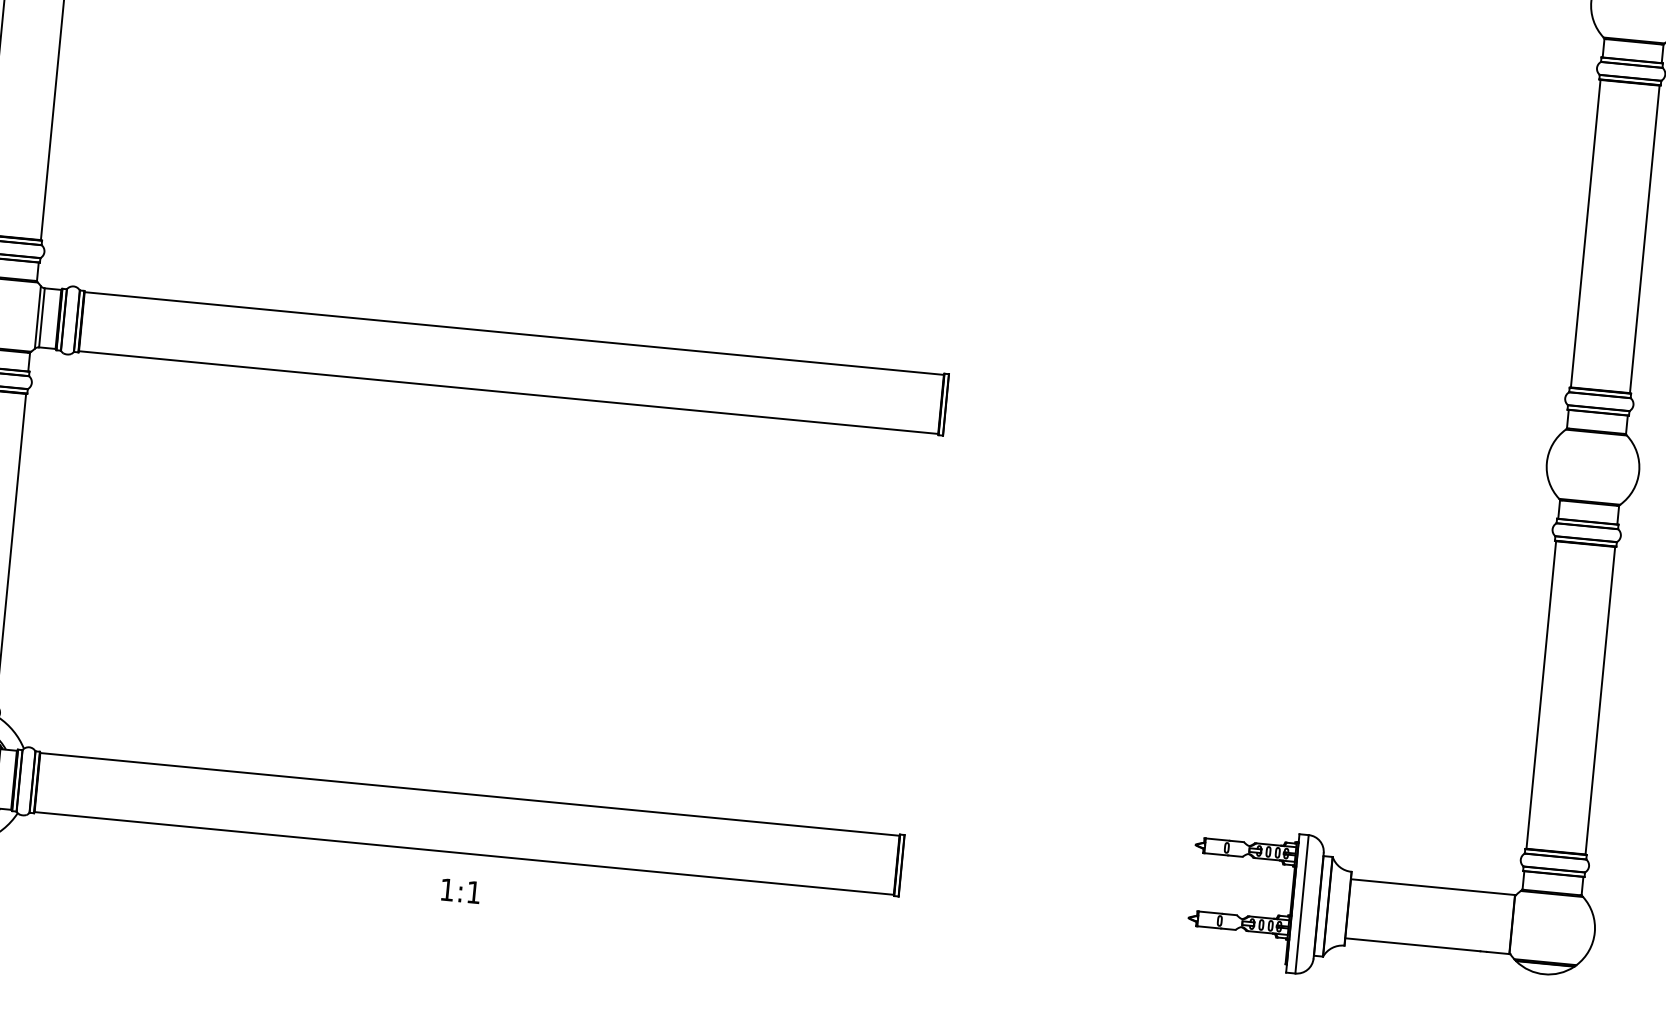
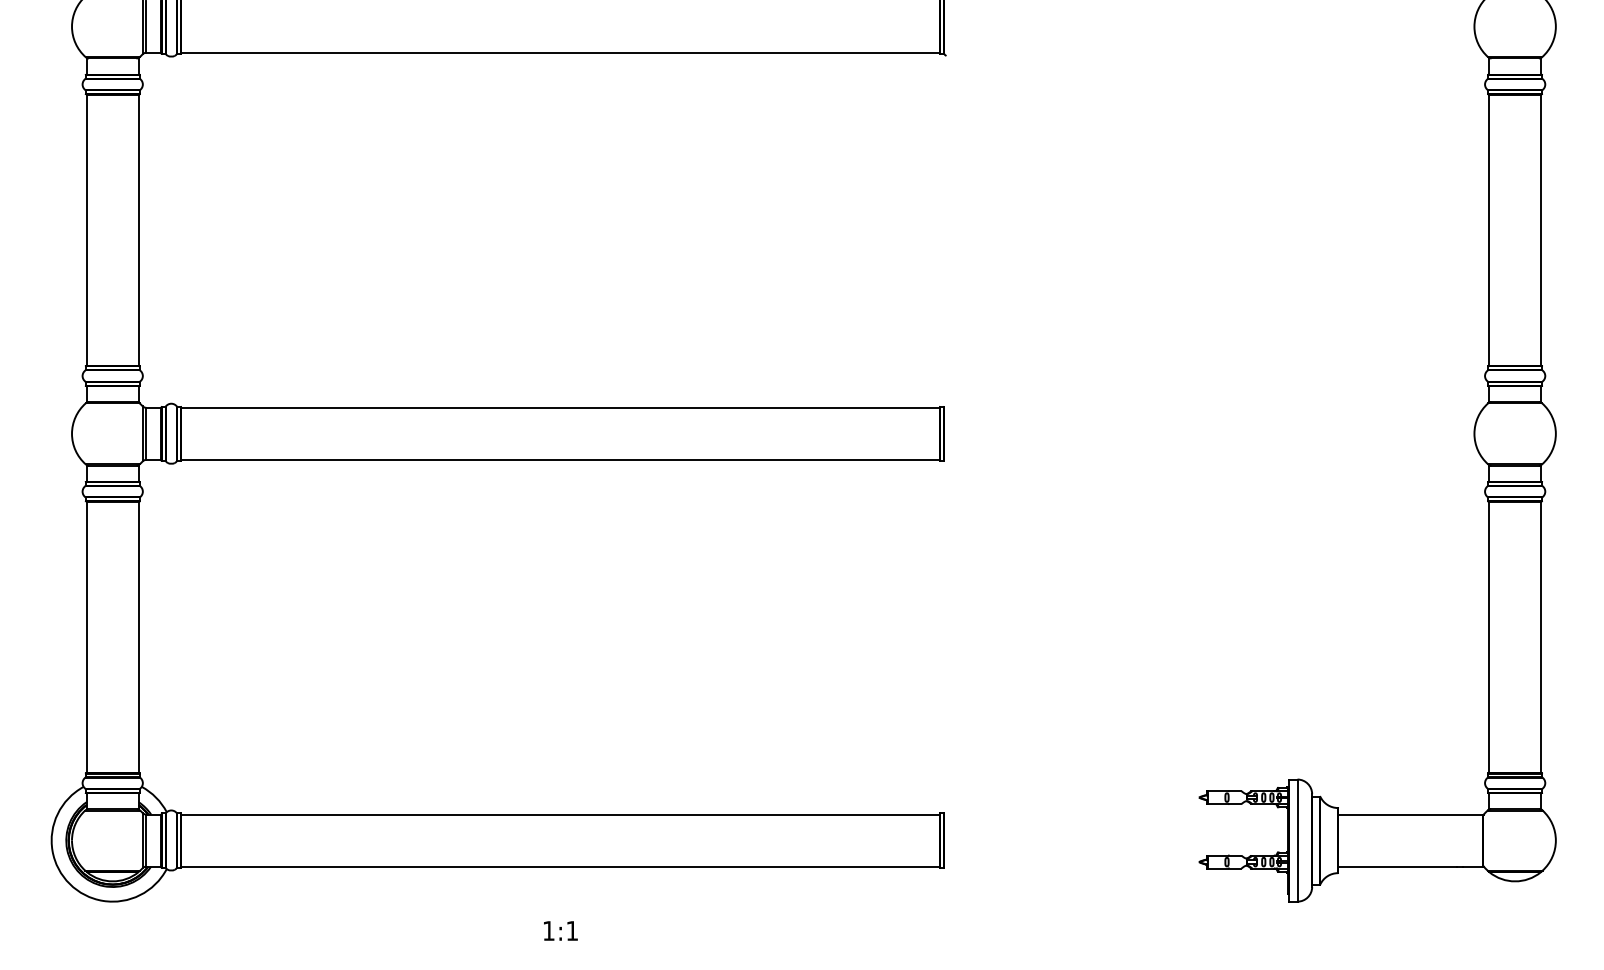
text: (460, 890) -> (560, 930), moved

